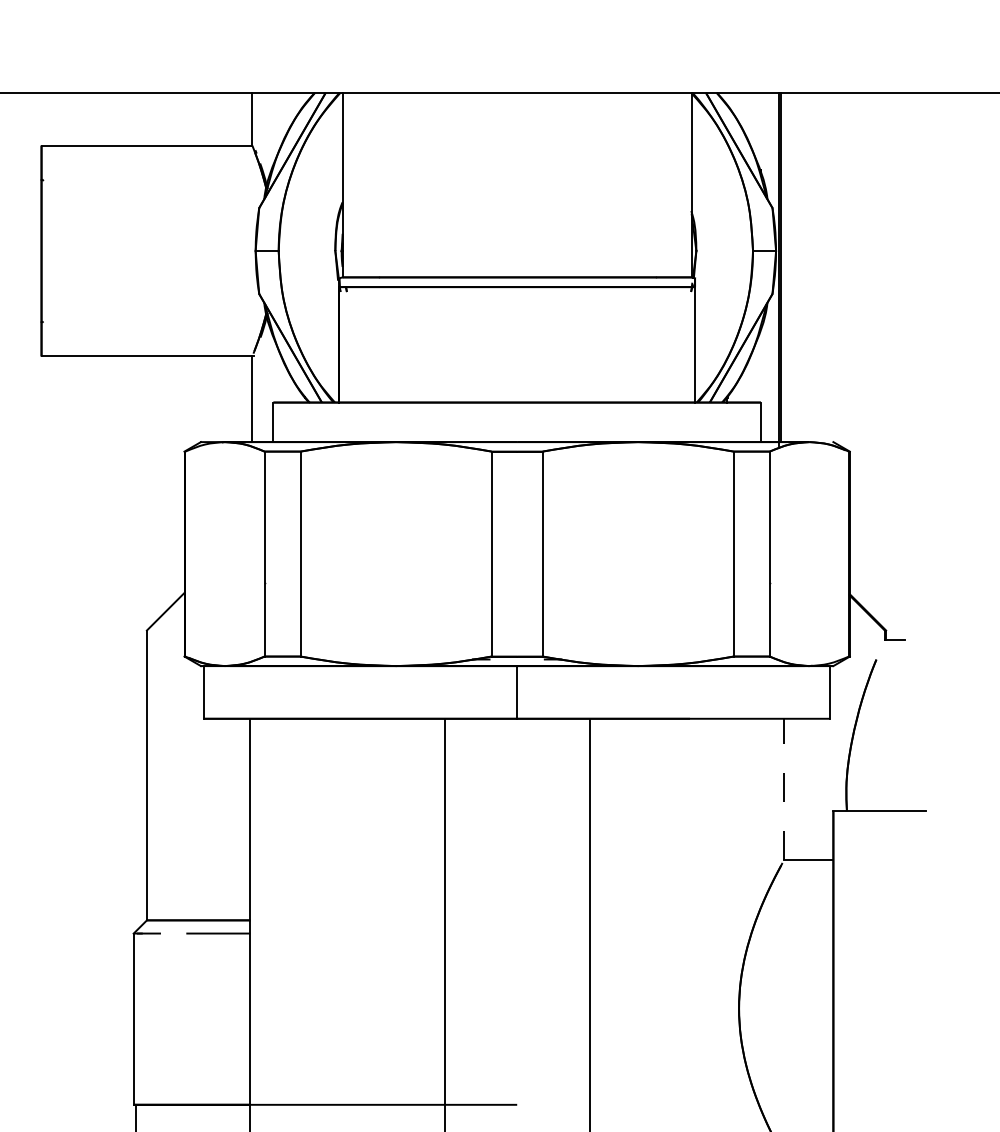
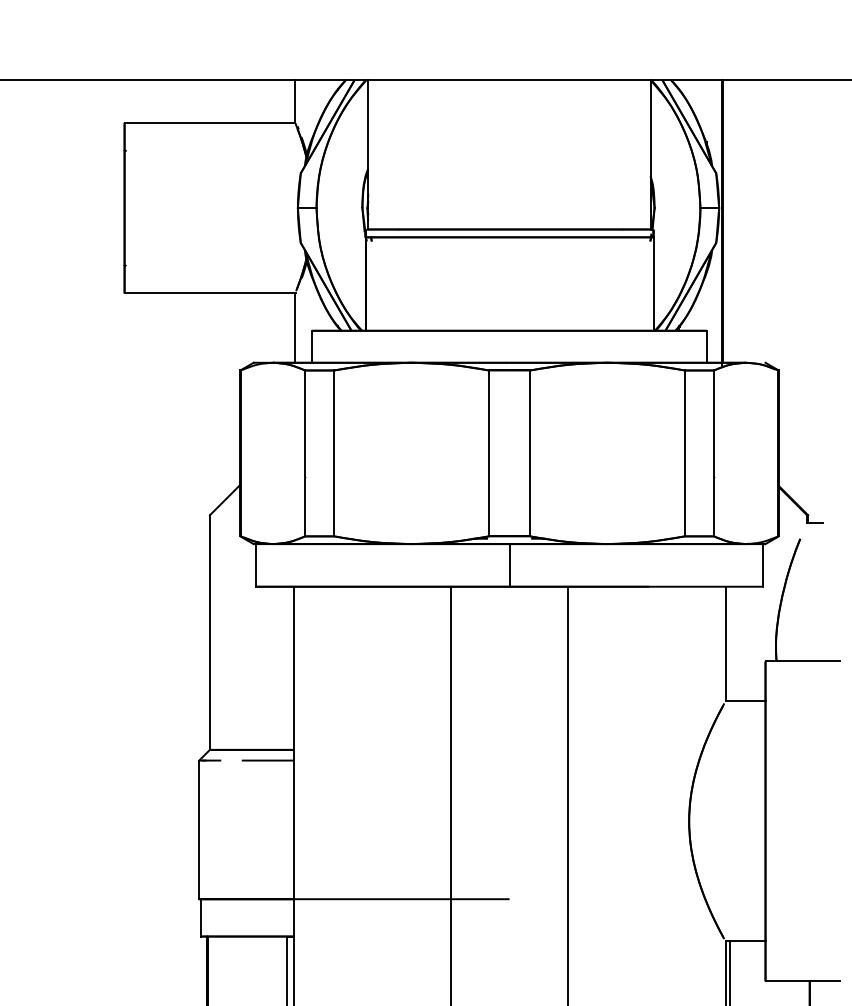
line: (783, 788) -> (725, 643), dashed -> solid

